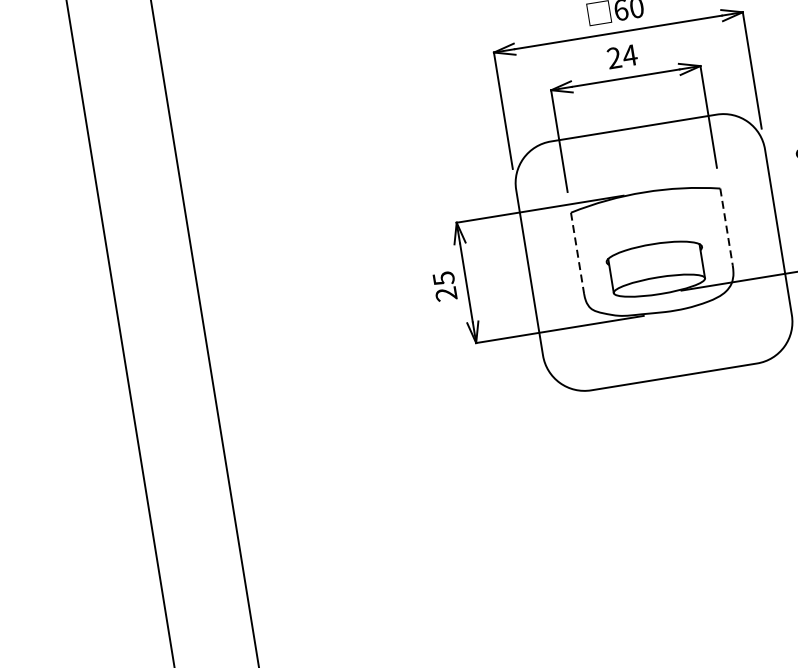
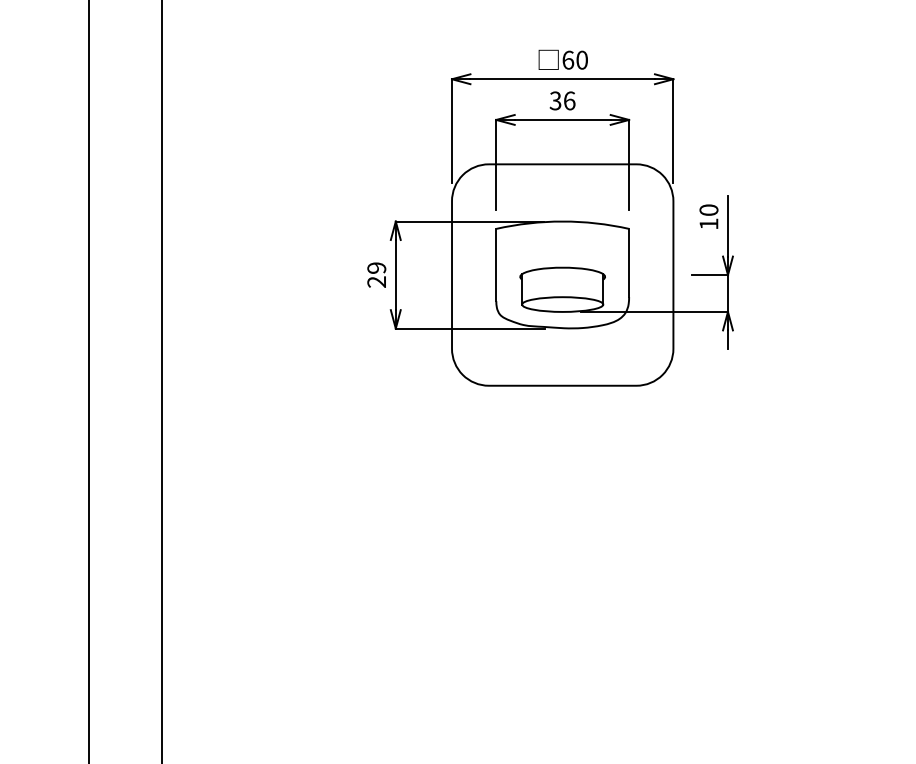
text: (622, 56) -> (562, 100), 24 -> 36
line: (727, 227) -> (629, 263), dashed -> solid
line: (577, 253) -> (496, 265), dashed -> solid
text: (443, 279) -> (376, 268), 25 -> 29

